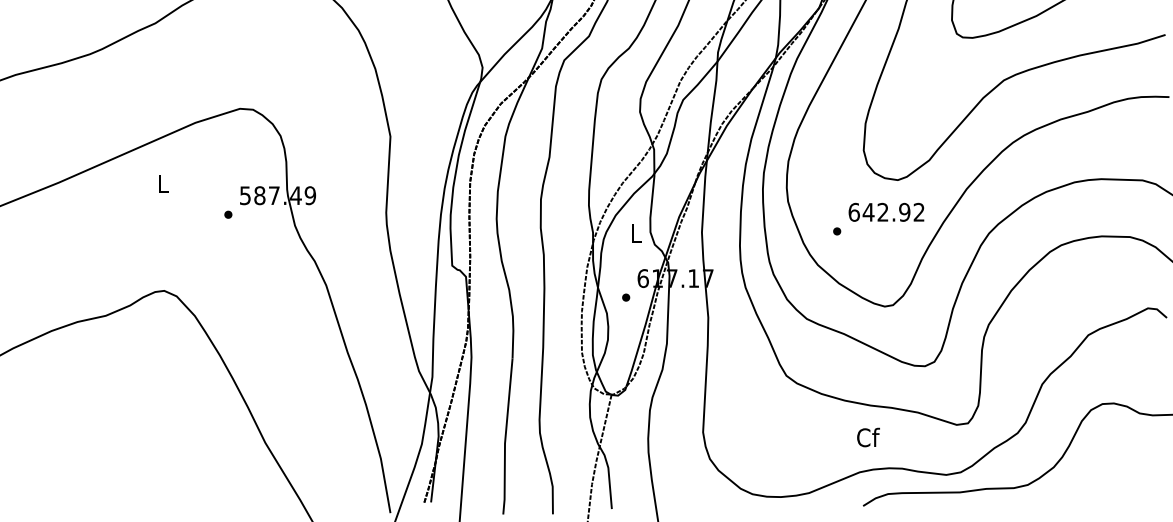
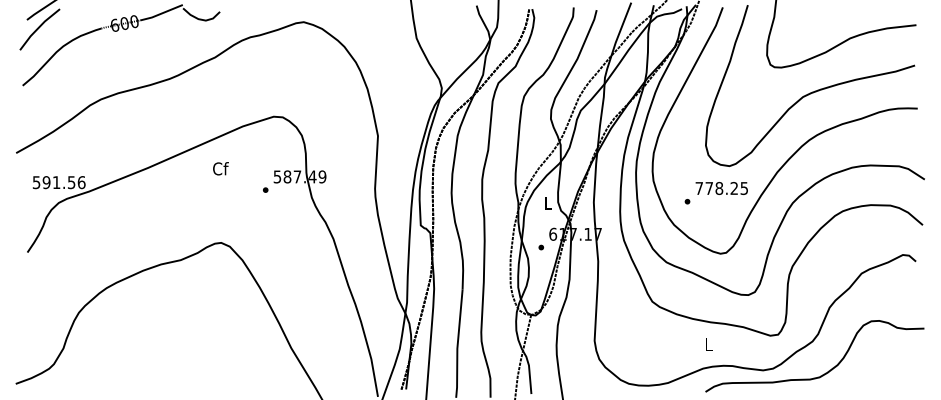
text: (163, 183) -> (220, 168), L -> Cf
text: (886, 212) -> (721, 188), 642.92 -> 778.25
text: (868, 437) -> (709, 344), Cf -> L

